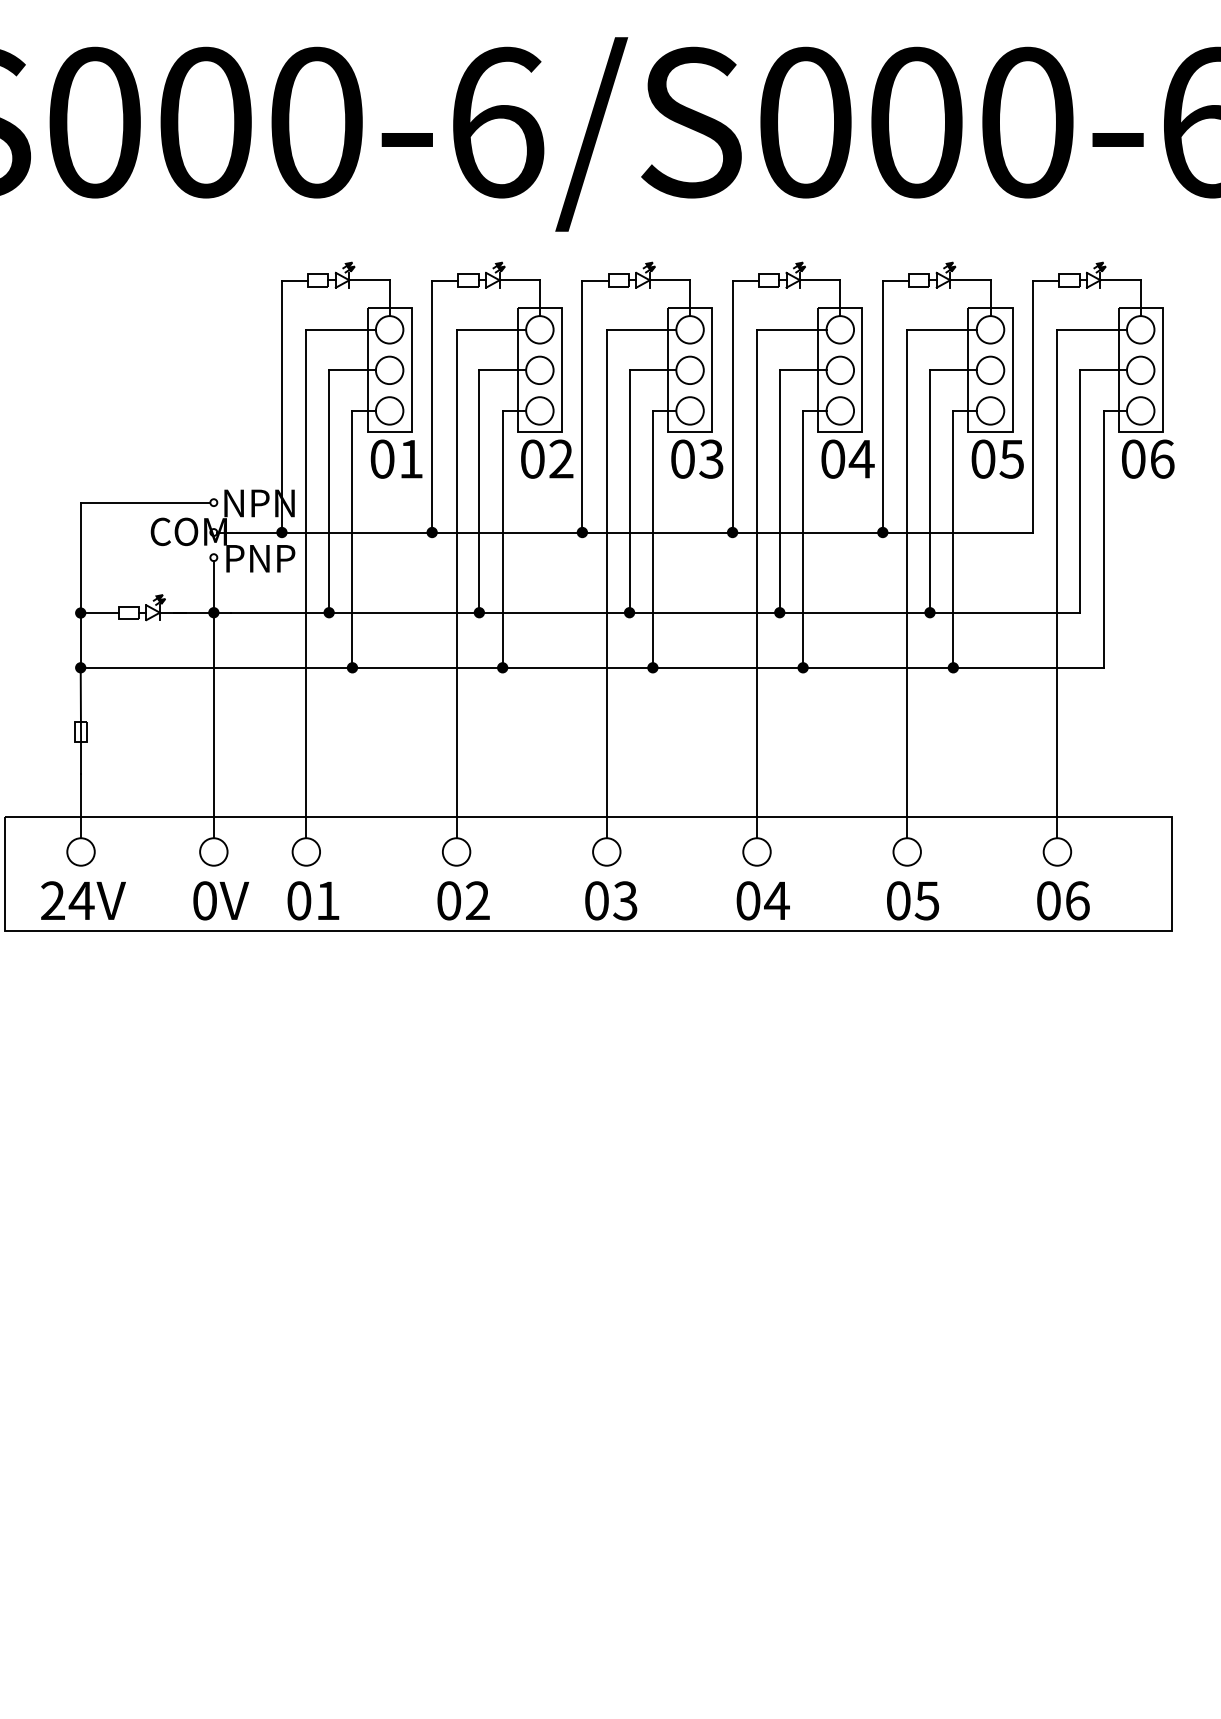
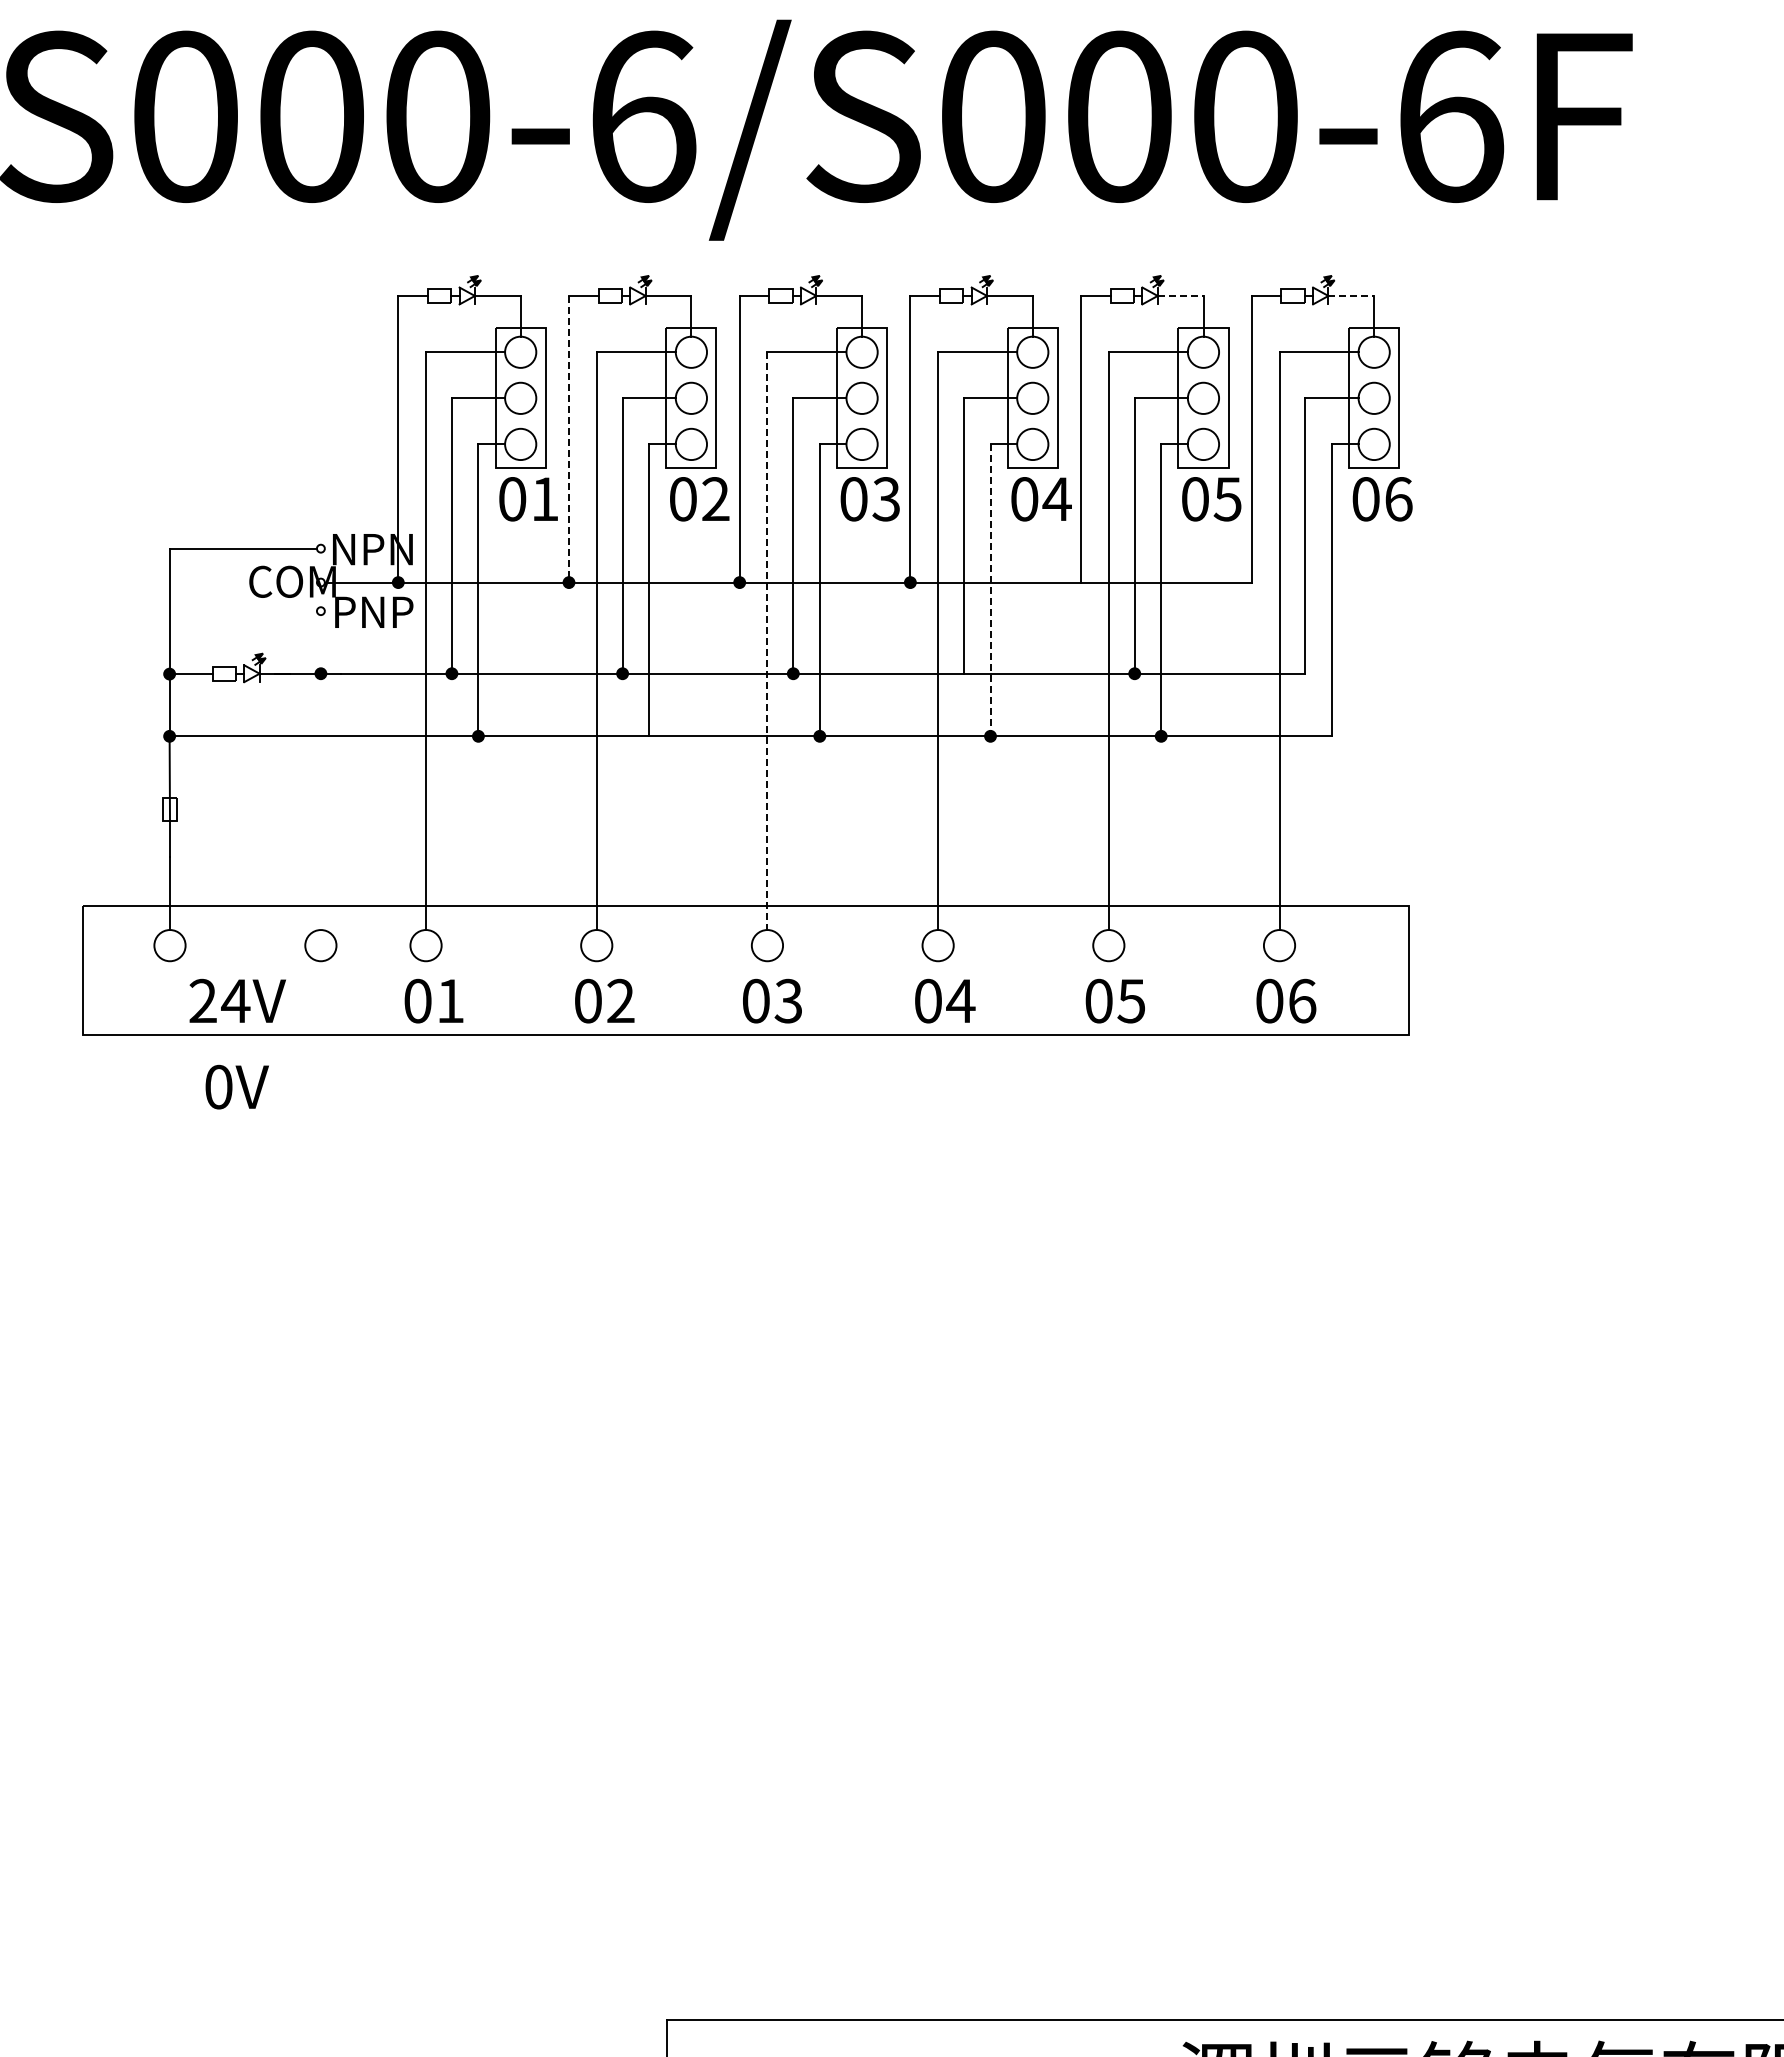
line: (970, 279) -> (1180, 295), solid -> dashed
line: (1120, 279) -> (1351, 295), solid -> dashed
line: (432, 406) -> (569, 439), solid -> dashed
fill: (882, 532) -> (1080, 582), removed
line: (803, 539) -> (990, 590), solid -> dashed
line: (606, 584) -> (767, 641), solid -> dashed
fill: (779, 612) -> (963, 673), removed
fill: (502, 667) -> (648, 735), removed
line: (213, 699) -> (320, 772), removed
text: (83, 900) -> (237, 1000), moved
text: (220, 900) -> (236, 1086), moved

